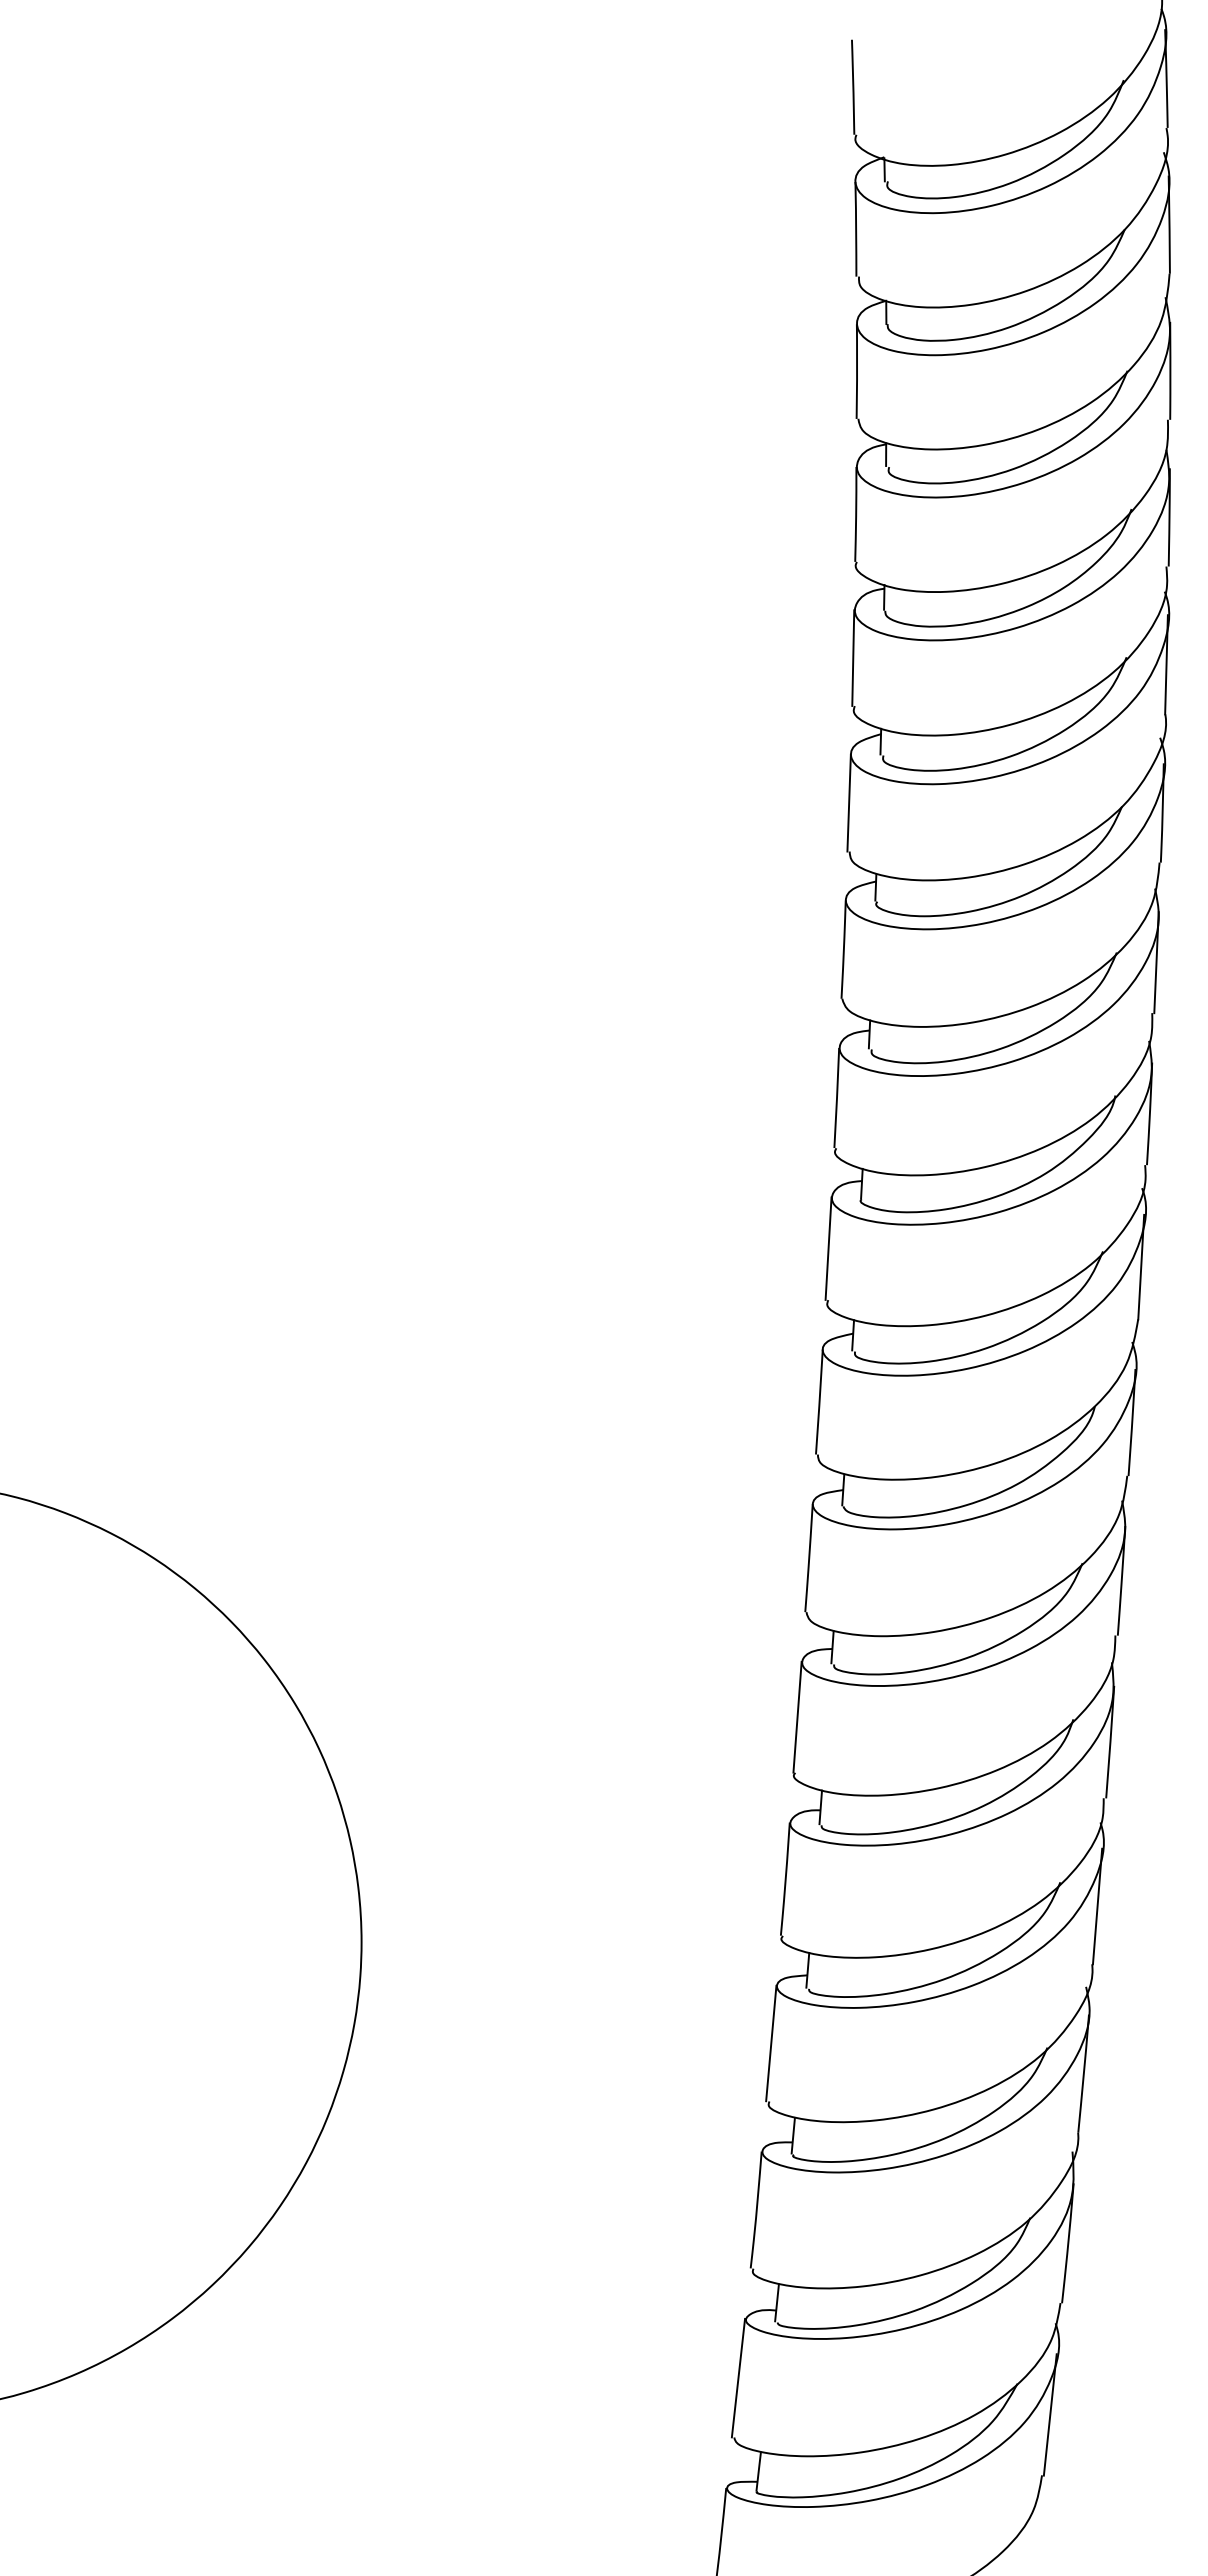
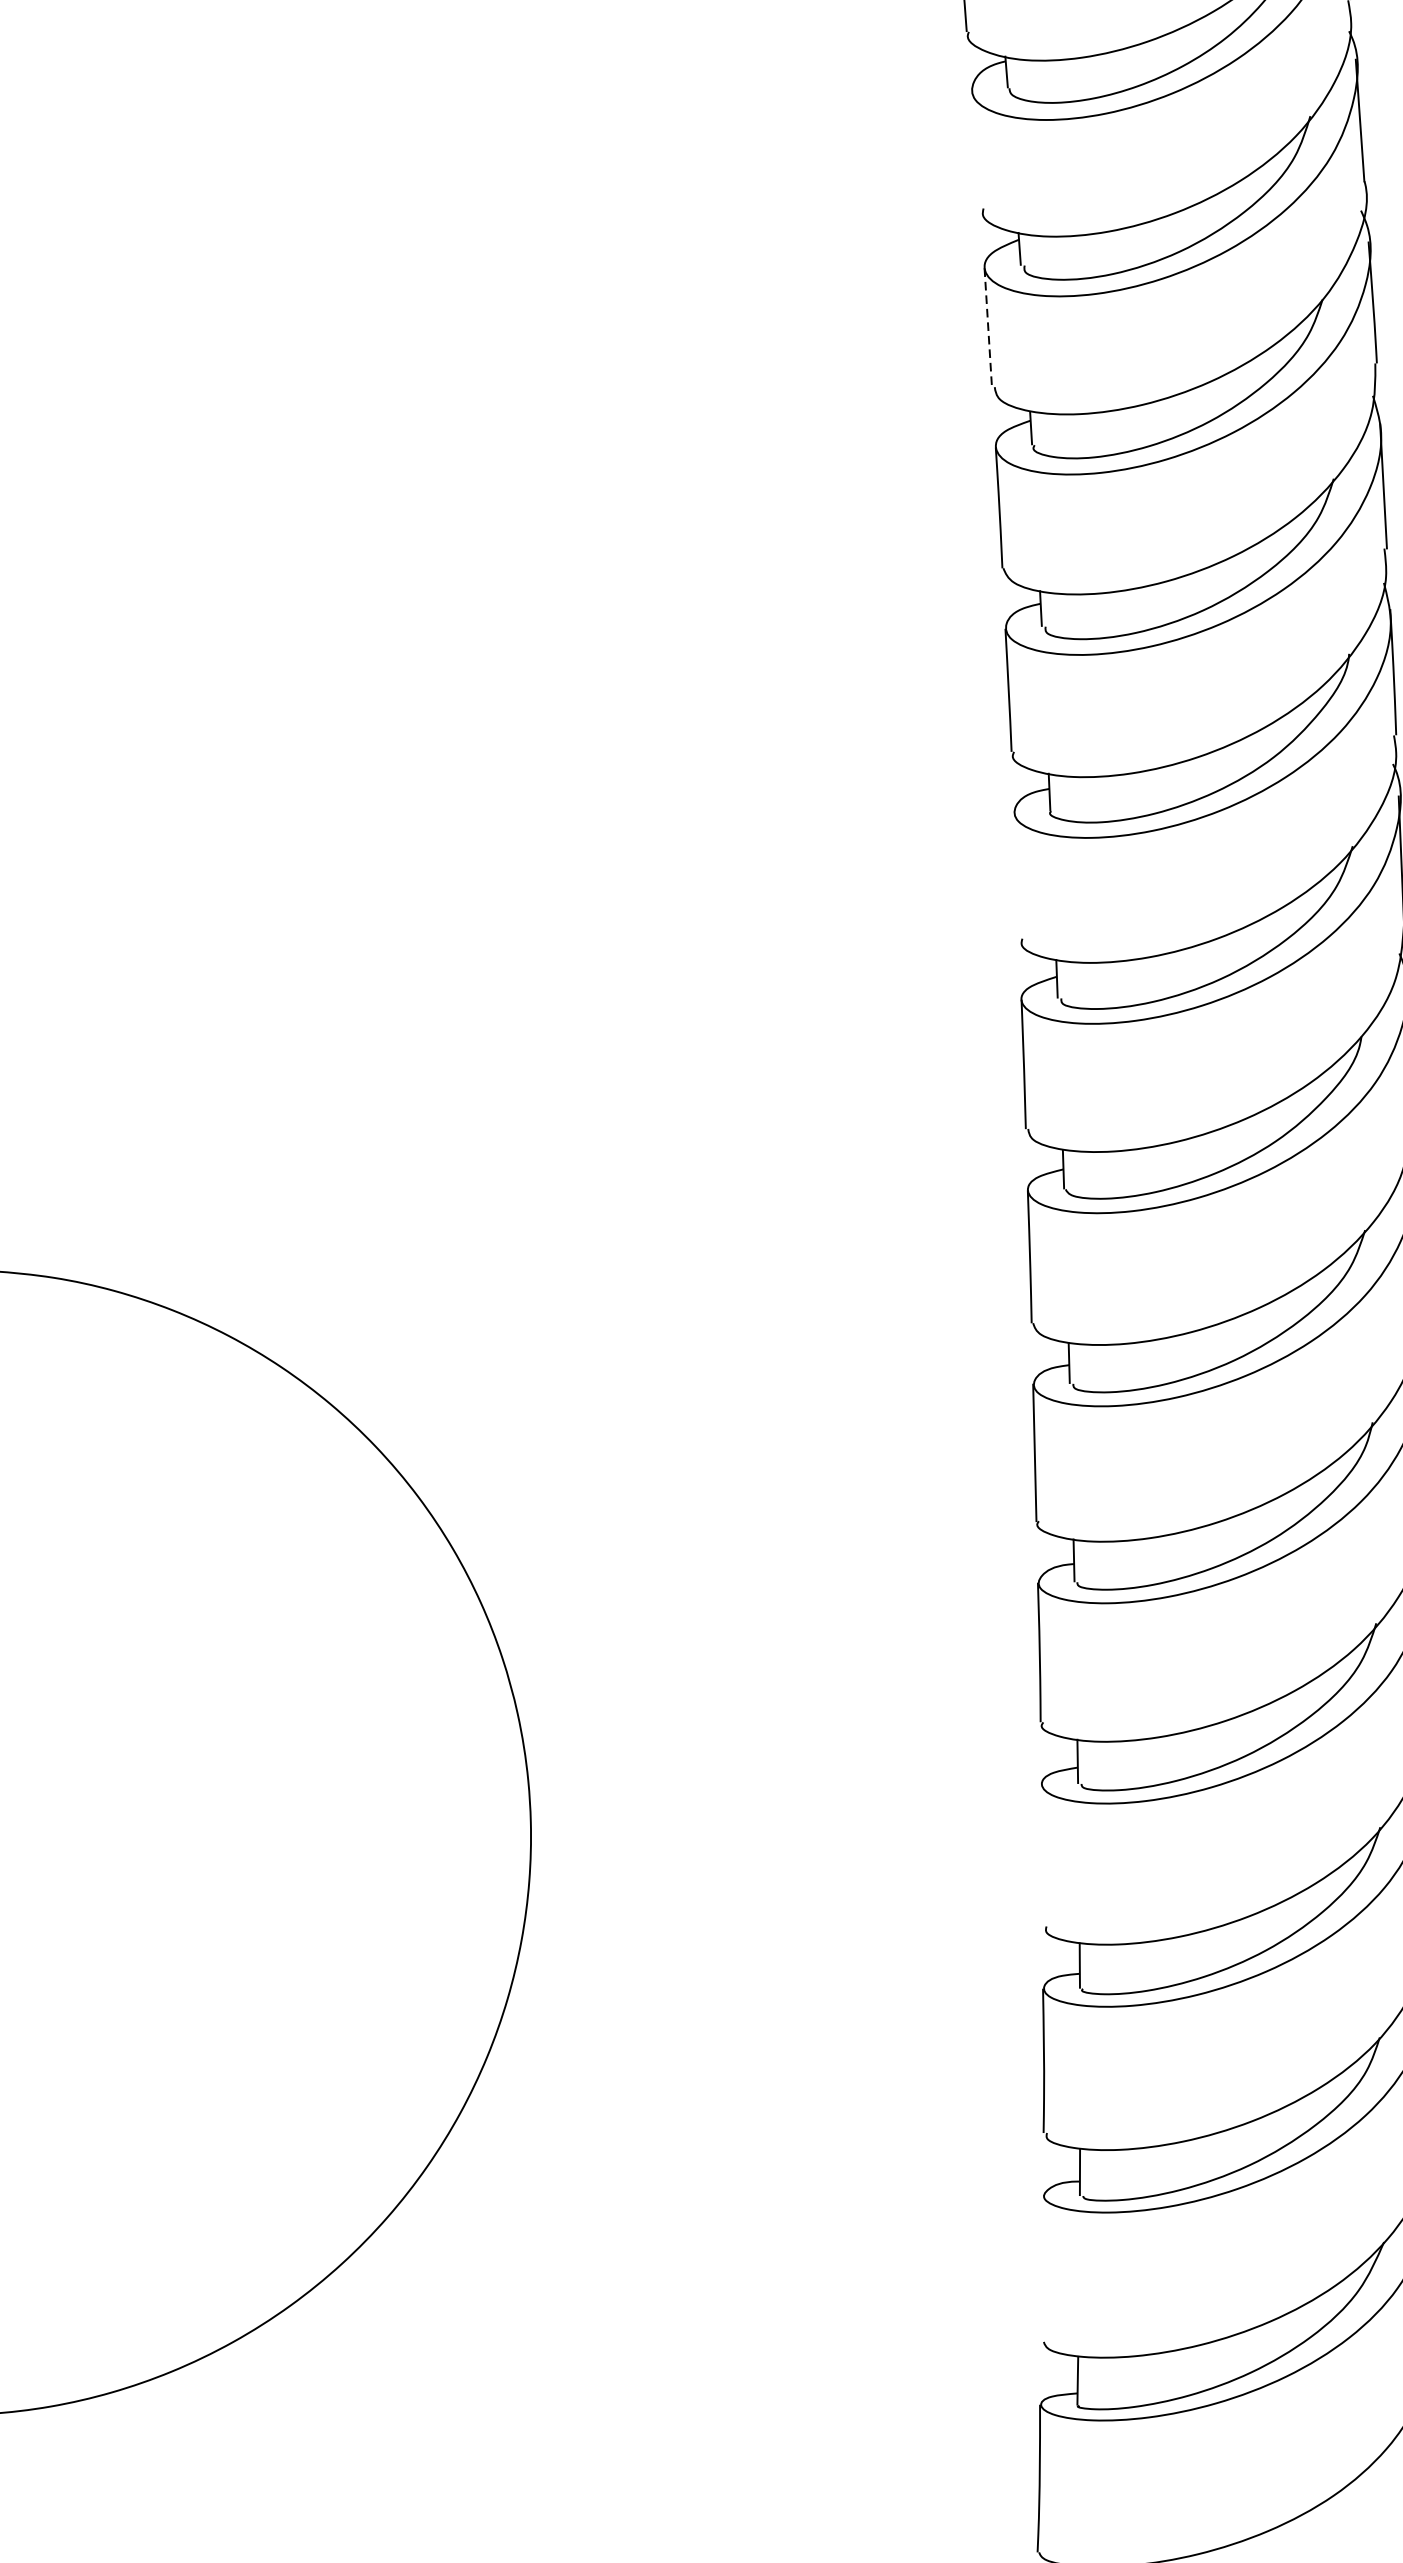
line: (853, 657) -> (976, 149), removed
line: (849, 803) -> (988, 328), solid -> dashed
line: (828, 1248) -> (1016, 875), removed
line: (771, 2043) -> (1042, 1855), removed
line: (738, 2377) -> (1041, 2268), removed

